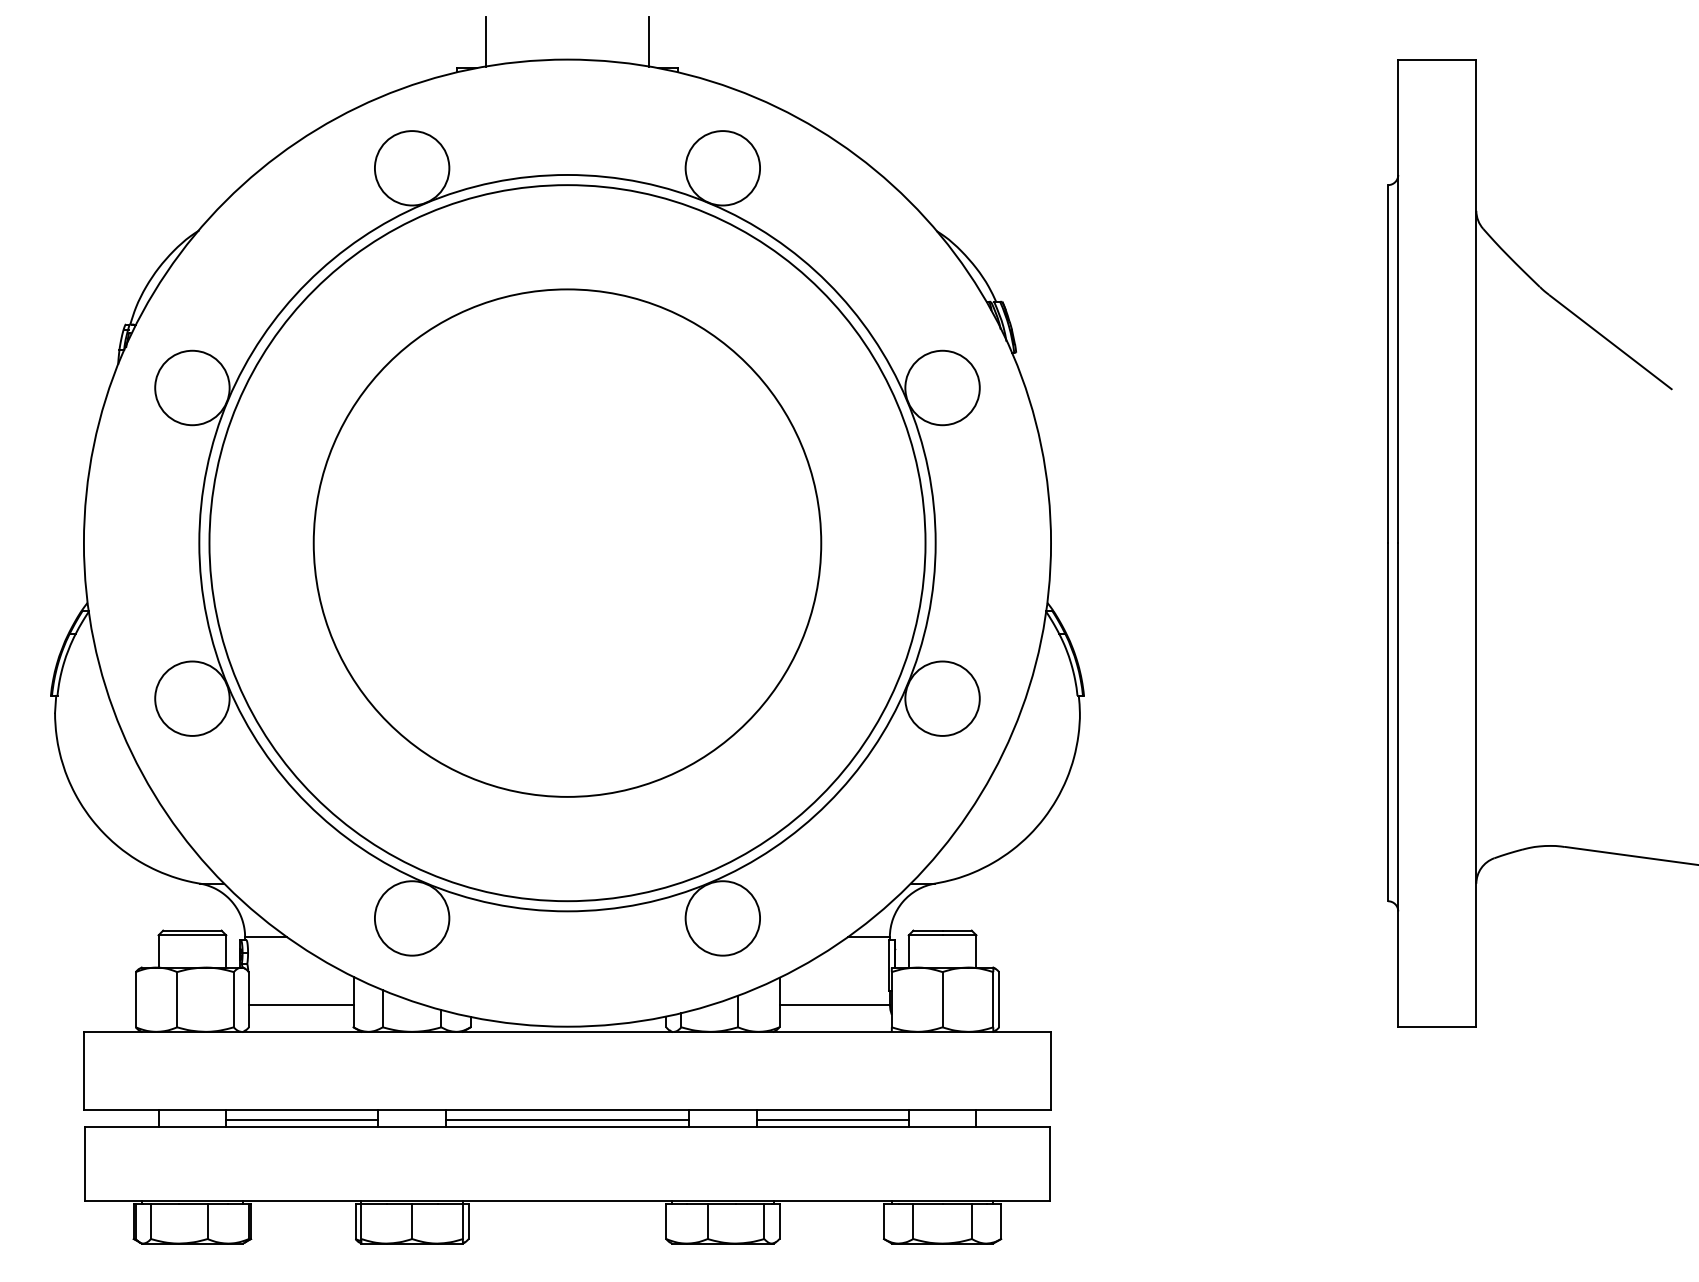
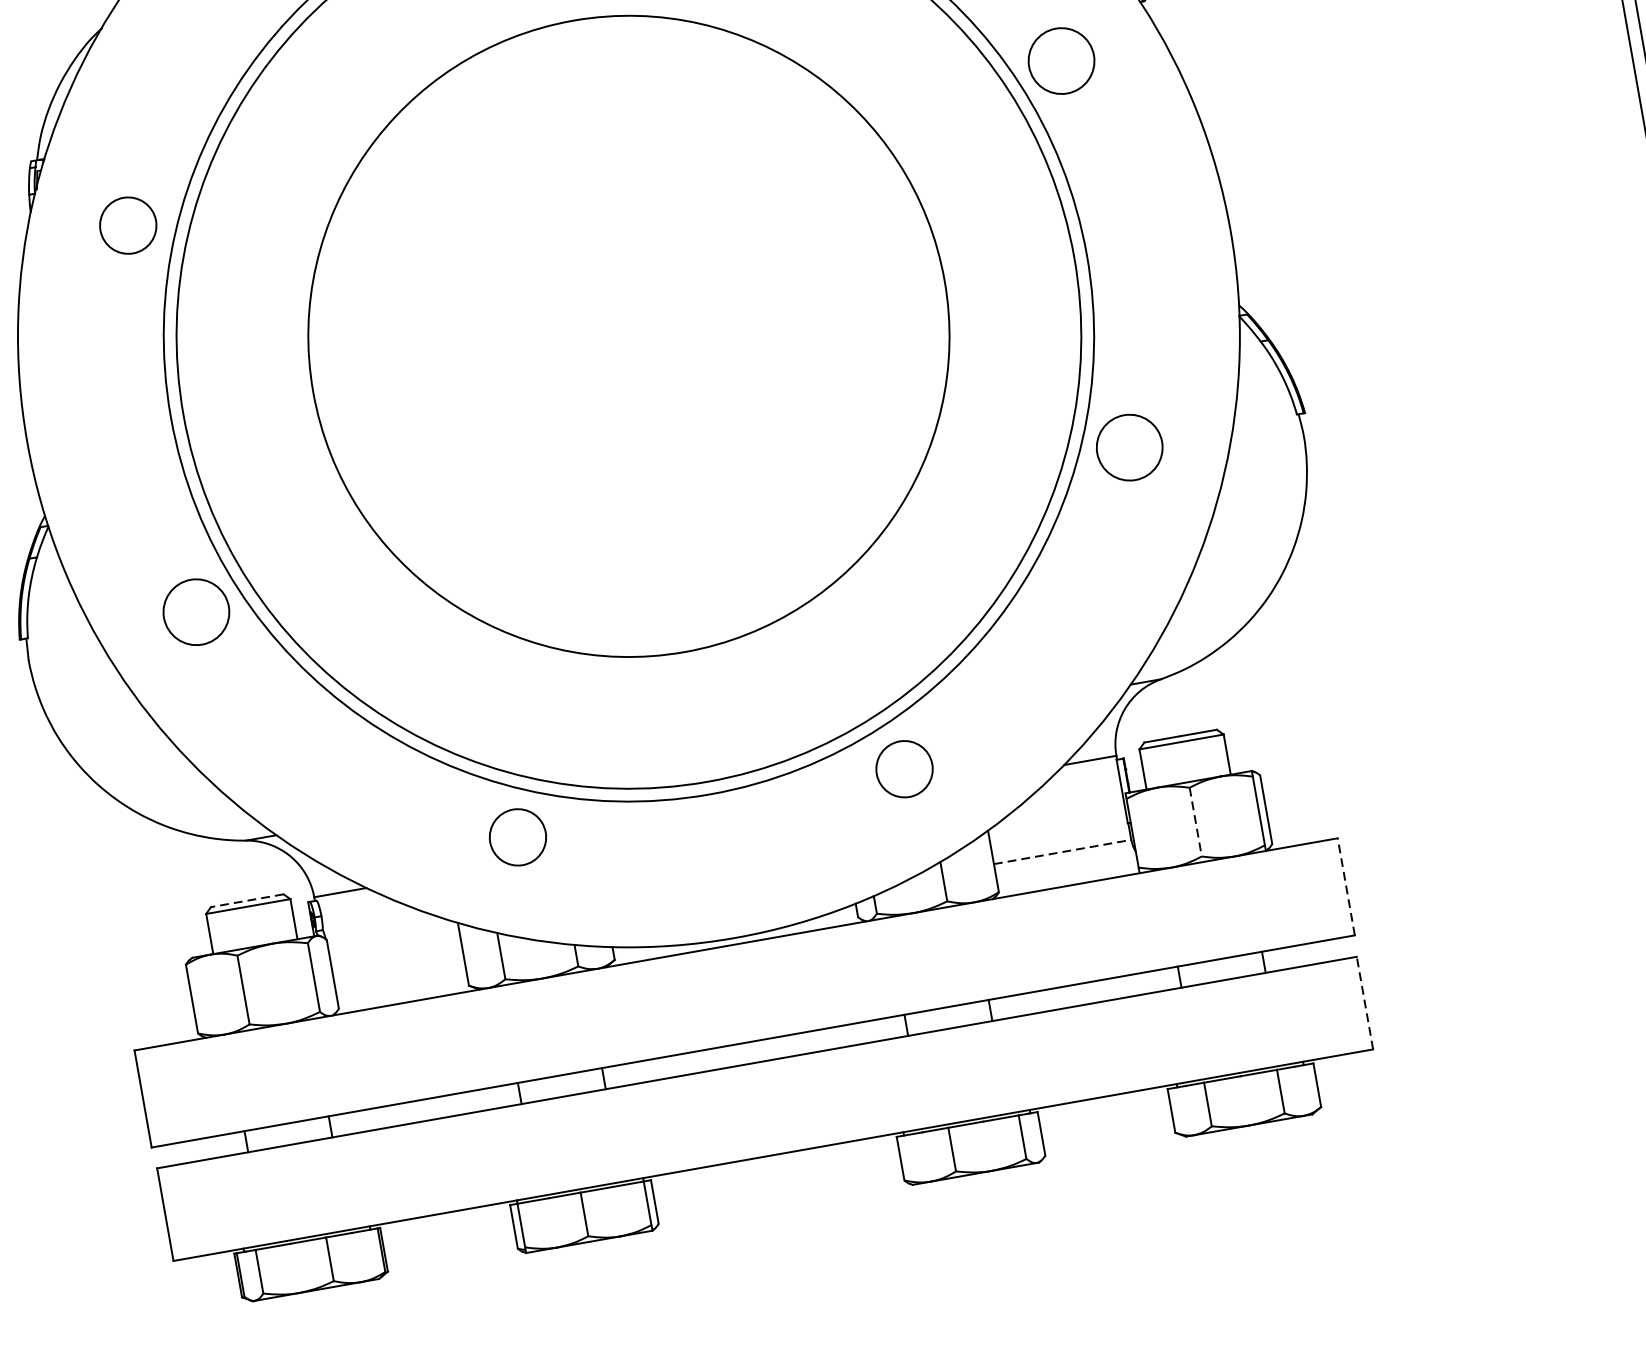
circle: (192, 387) -> (128, 225), size x0.6
circle: (942, 387) -> (1061, 60), size x0.7
circle: (192, 698) -> (196, 611), size x0.7
circle: (942, 698) -> (1129, 447), size x0.7
circle: (411, 918) -> (517, 837), size x0.6
circle: (722, 918) -> (904, 769), size x0.6
line: (191, 930) -> (246, 900), solid -> dashed
line: (942, 999) -> (1195, 821), solid -> dashed
line: (300, 1004) -> (397, 968), removed
line: (835, 1004) -> (1063, 851), solid -> dashed
line: (1051, 1070) -> (1346, 886), solid -> dashed
line: (302, 1120) -> (425, 1112), removed
line: (567, 1120) -> (755, 1054), removed
line: (832, 1120) -> (1085, 996), removed
line: (1049, 1163) -> (1364, 1002), solid -> dashed

